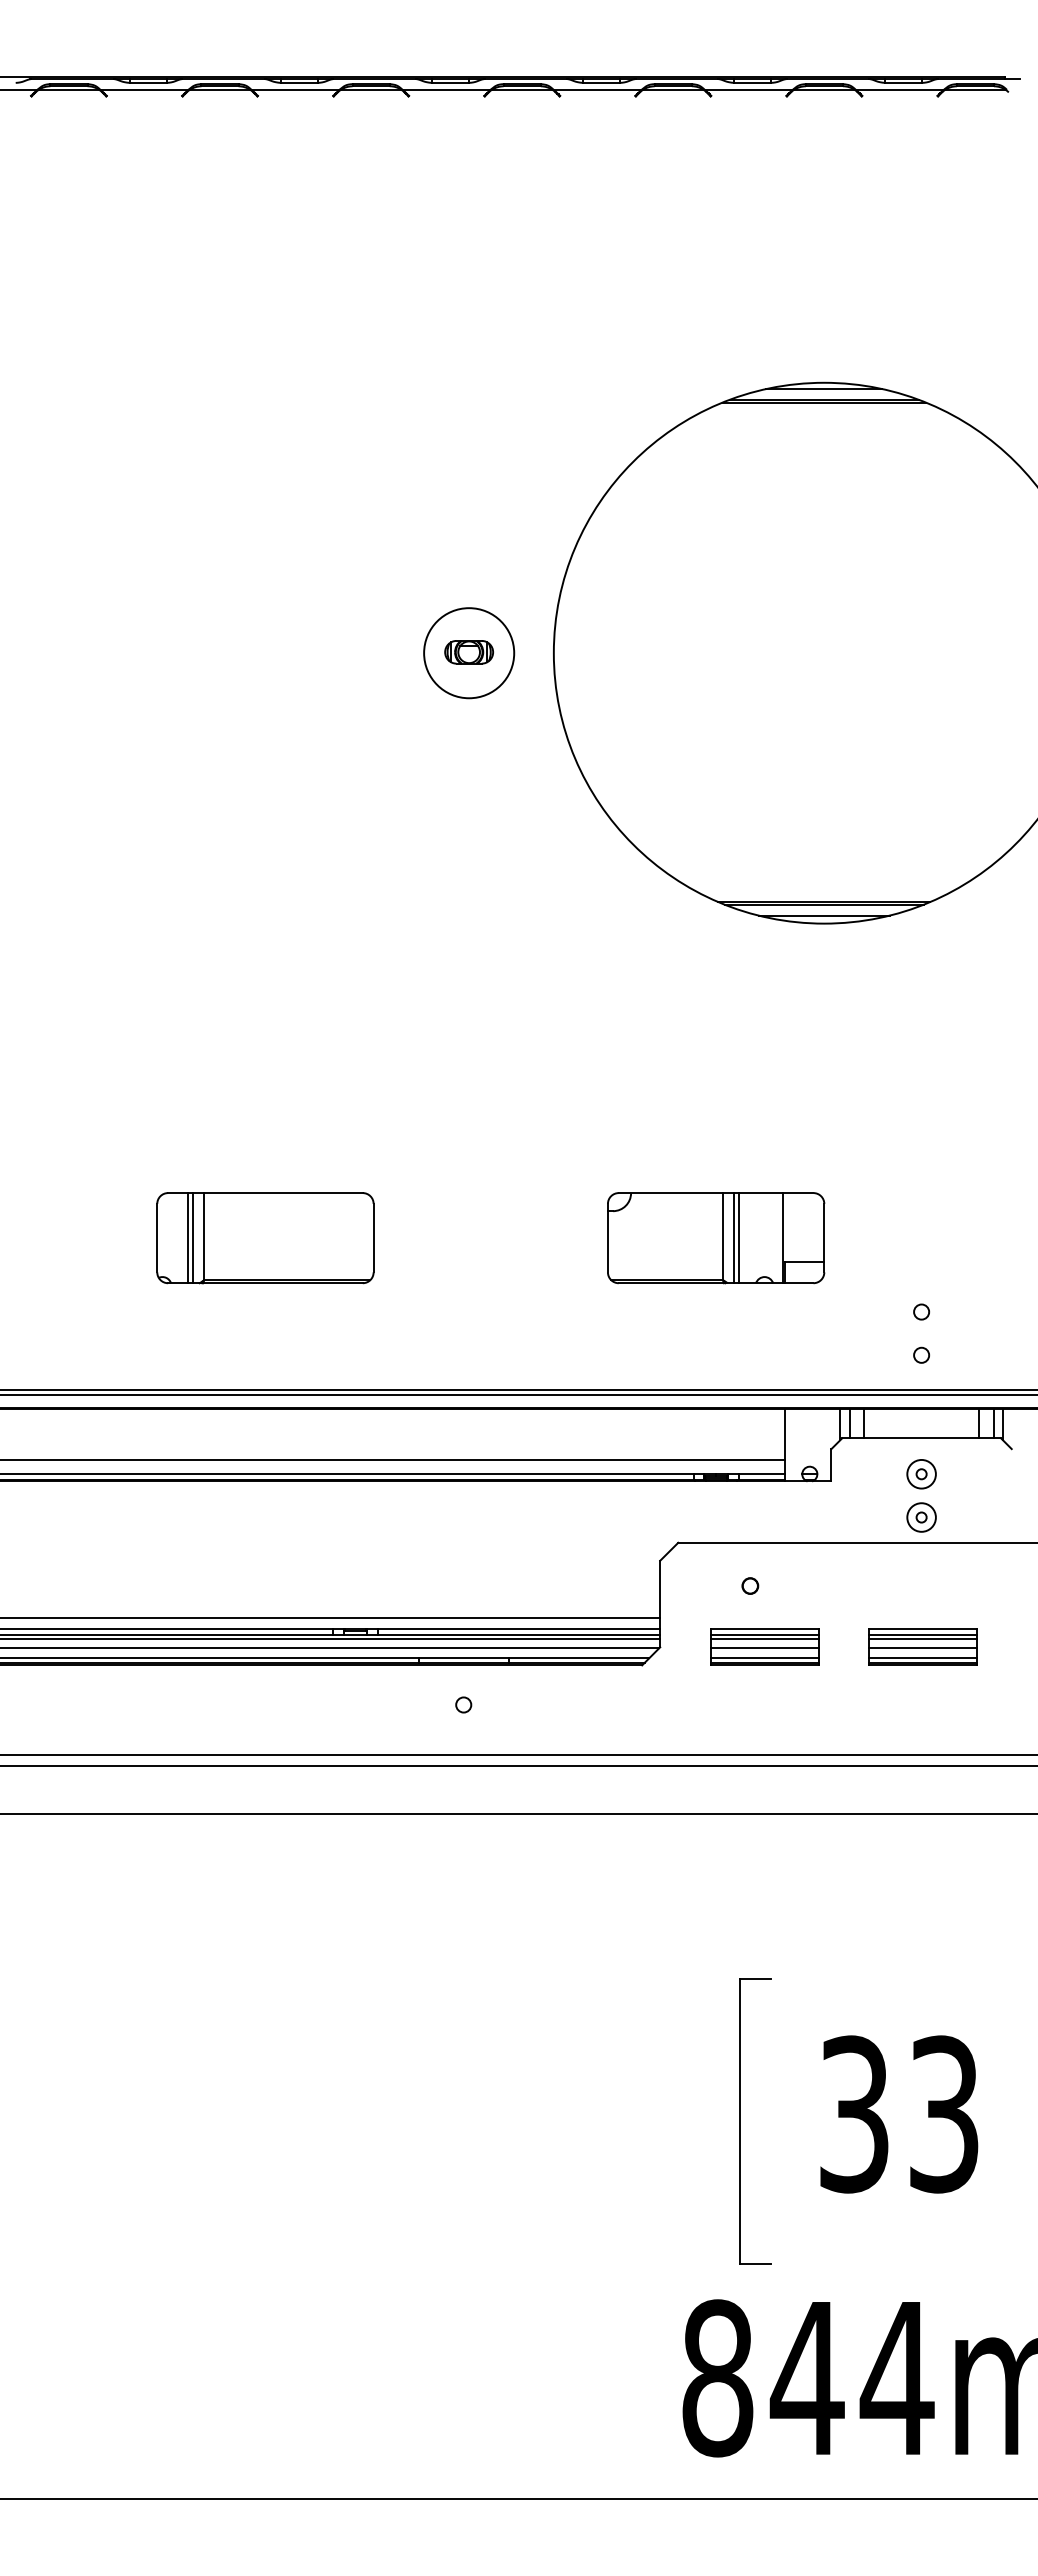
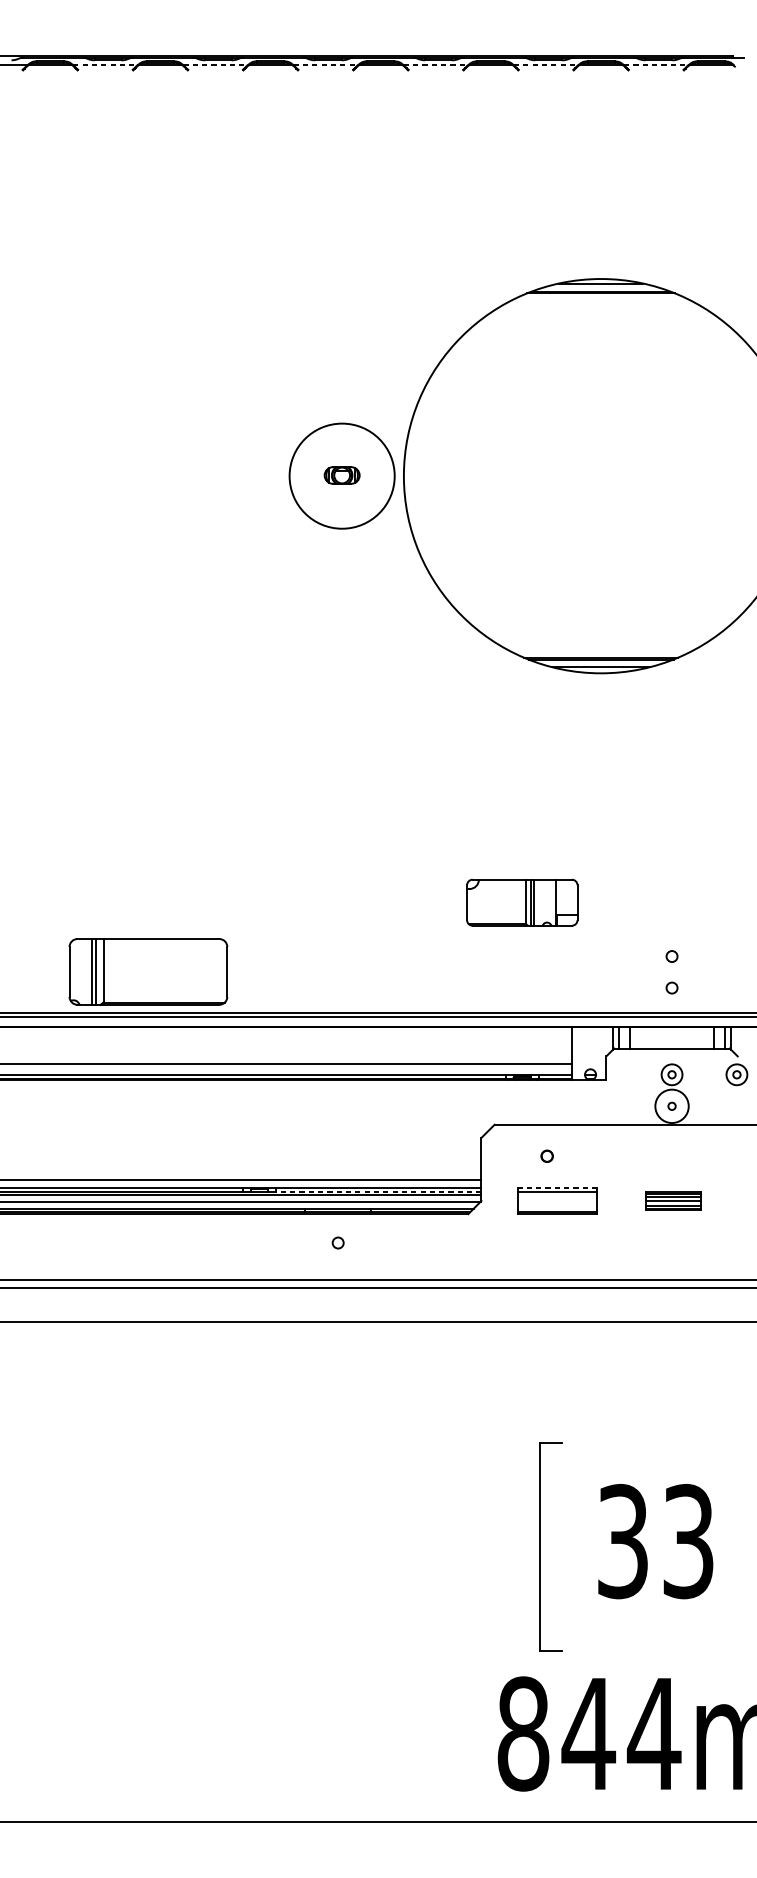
line: (144, 89) -> (105, 65), solid -> dashed
line: (295, 89) -> (215, 65), solid -> dashed
line: (446, 89) -> (325, 65), solid -> dashed
line: (597, 89) -> (435, 65), solid -> dashed
line: (748, 89) -> (545, 65), solid -> dashed
line: (899, 89) -> (655, 65), solid -> dashed
circle: (469, 653) -> (342, 476), size x1.6
part: (265, 1238) -> (148, 972), moved
part: (716, 1238) -> (522, 902), size x0.7
part: (1010, 1474) -> (736, 1074), added
circle: (921, 1517) -> (671, 1106), size x1.6
line: (764, 1629) -> (557, 1187), solid -> dashed
line: (518, 1634) -> (378, 1191), solid -> dashed
line: (764, 1639) -> (557, 1195), removed
part: (922, 1646) -> (672, 1200), size x0.7
line: (764, 1648) -> (557, 1201), removed
line: (764, 1658) -> (557, 1209), removed

